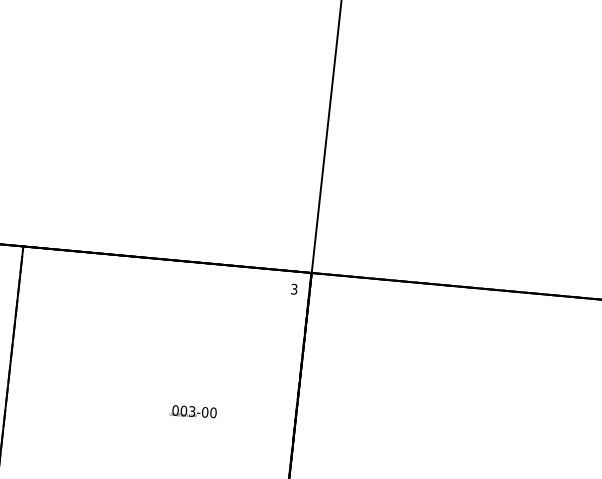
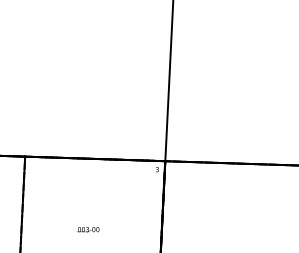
text: (192, 411) -> (87, 229), moved

